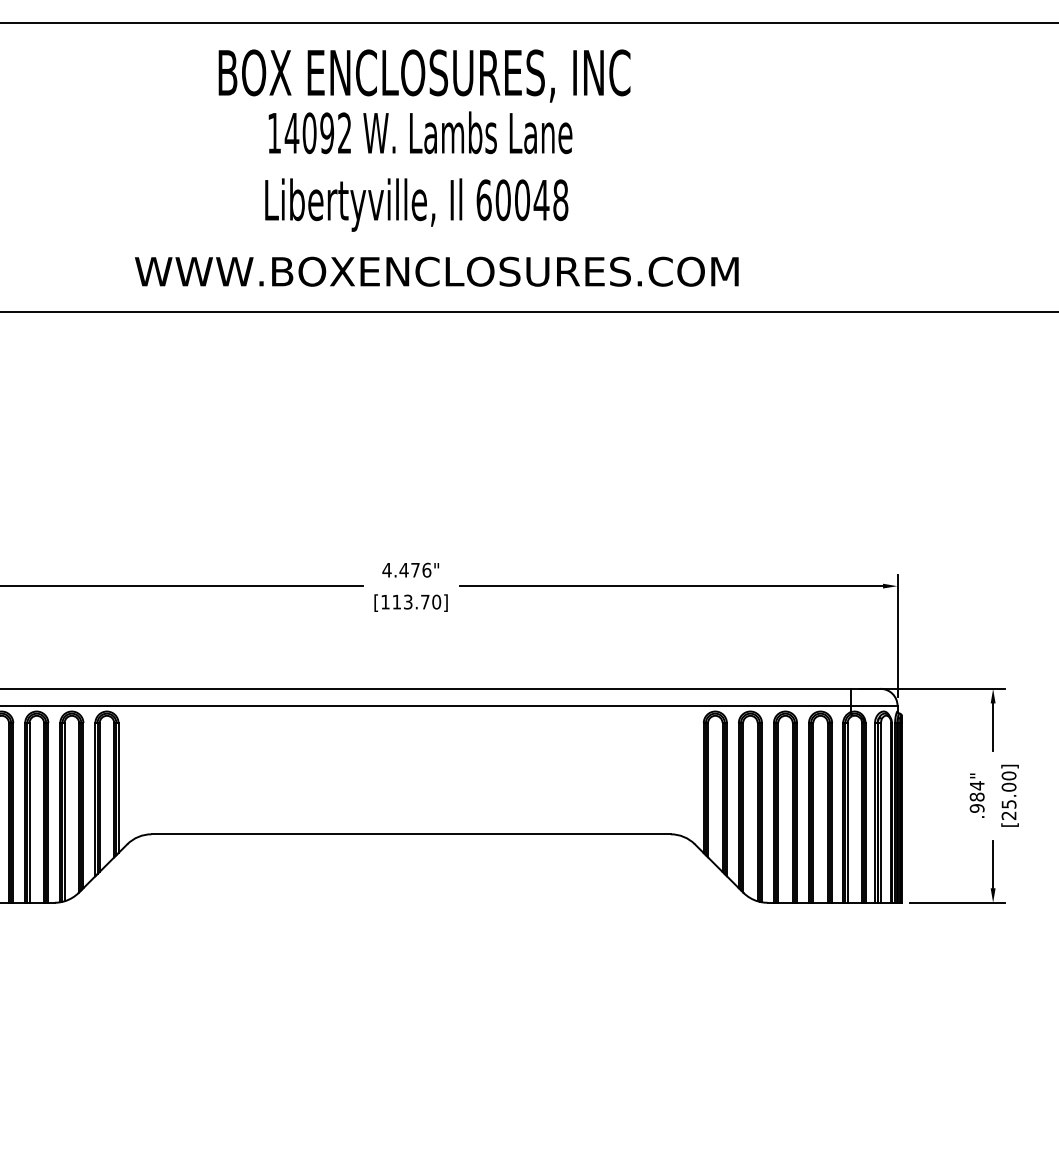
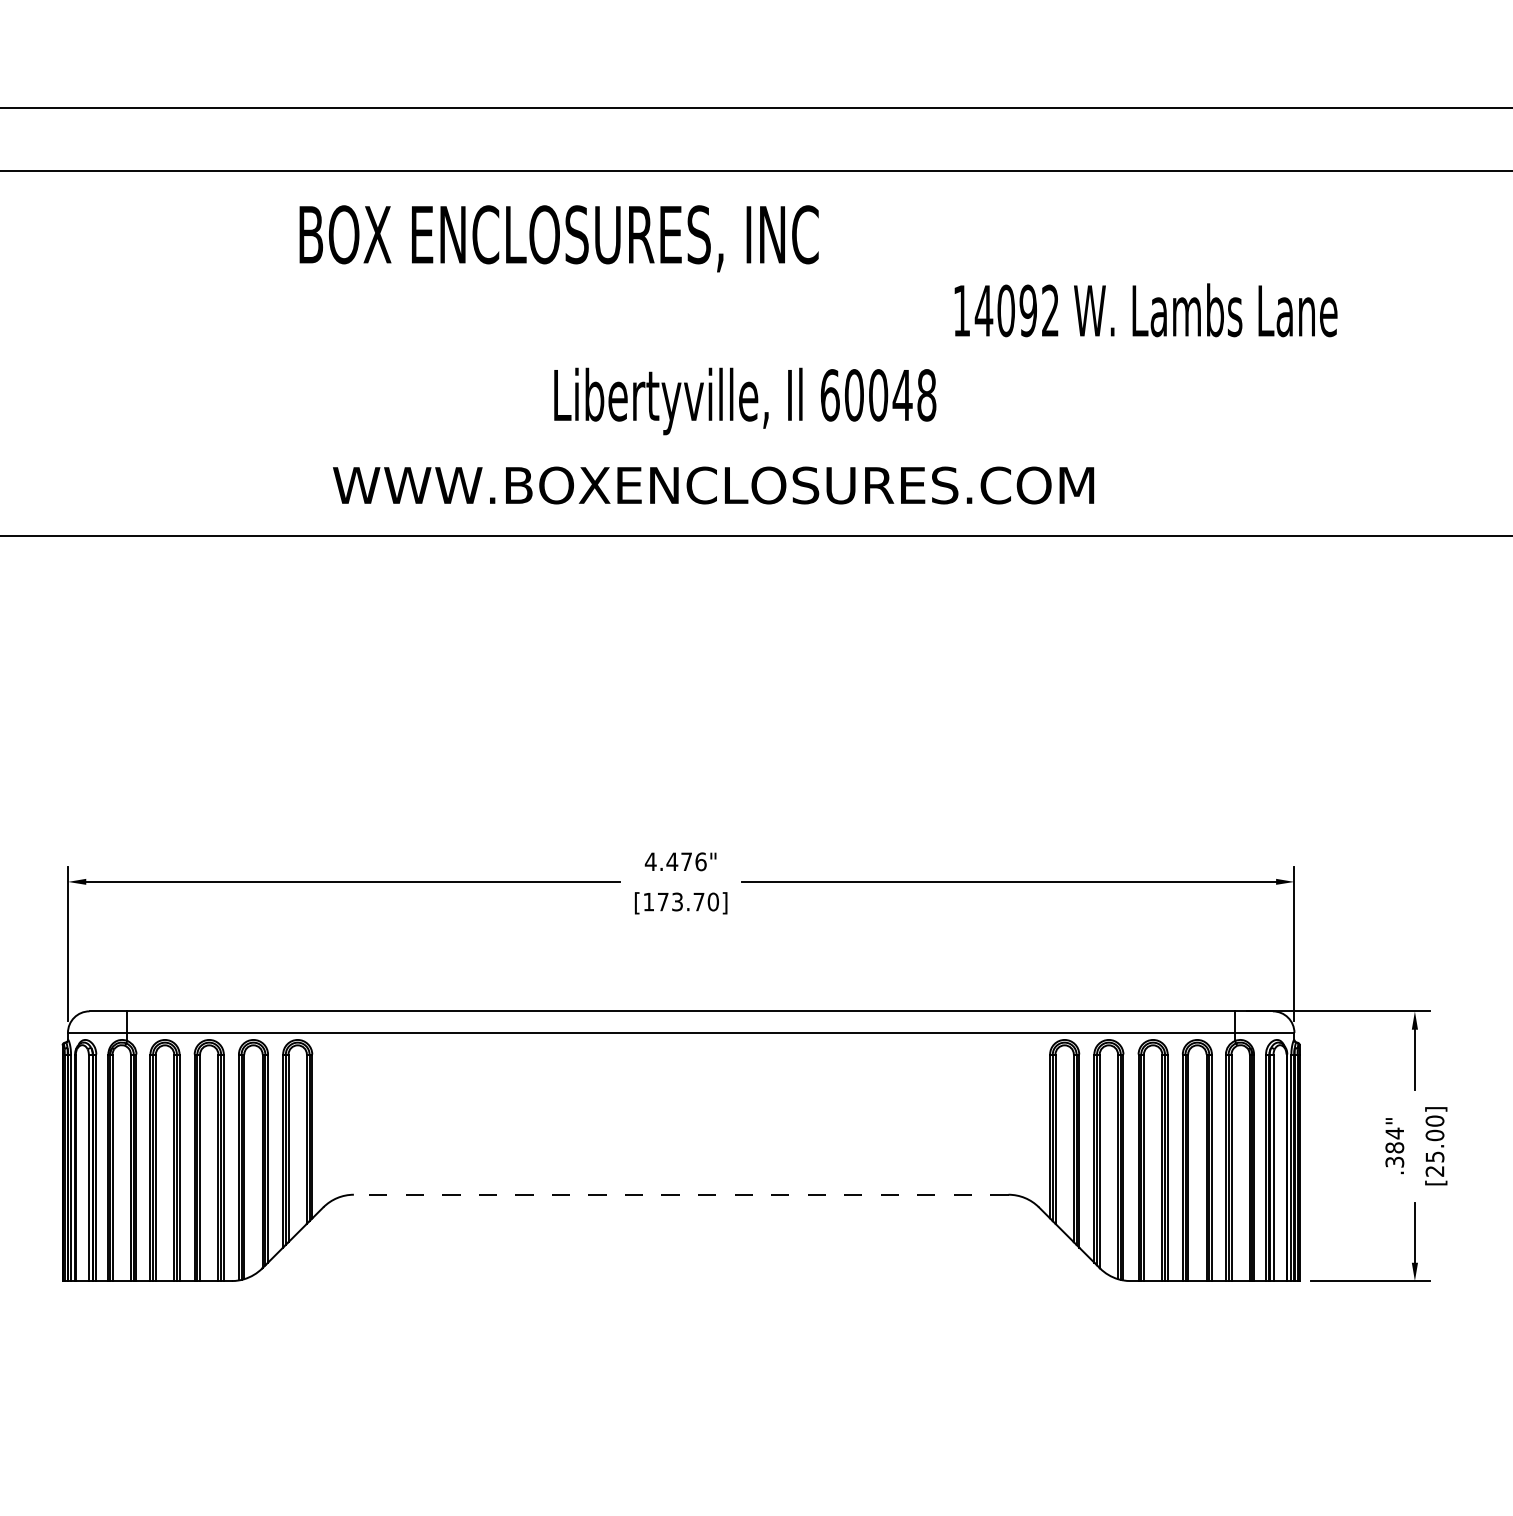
text: (424, 75) -> (558, 238), moved
text: (420, 132) -> (1145, 310), moved
text: (416, 205) -> (745, 401), moved
text: (397, 601) -> (663, 901), [113.70] -> [173.70]
text: (976, 807) -> (1394, 1161), .984" -> .384"
line: (410, 834) -> (680, 1194), solid -> dashed

